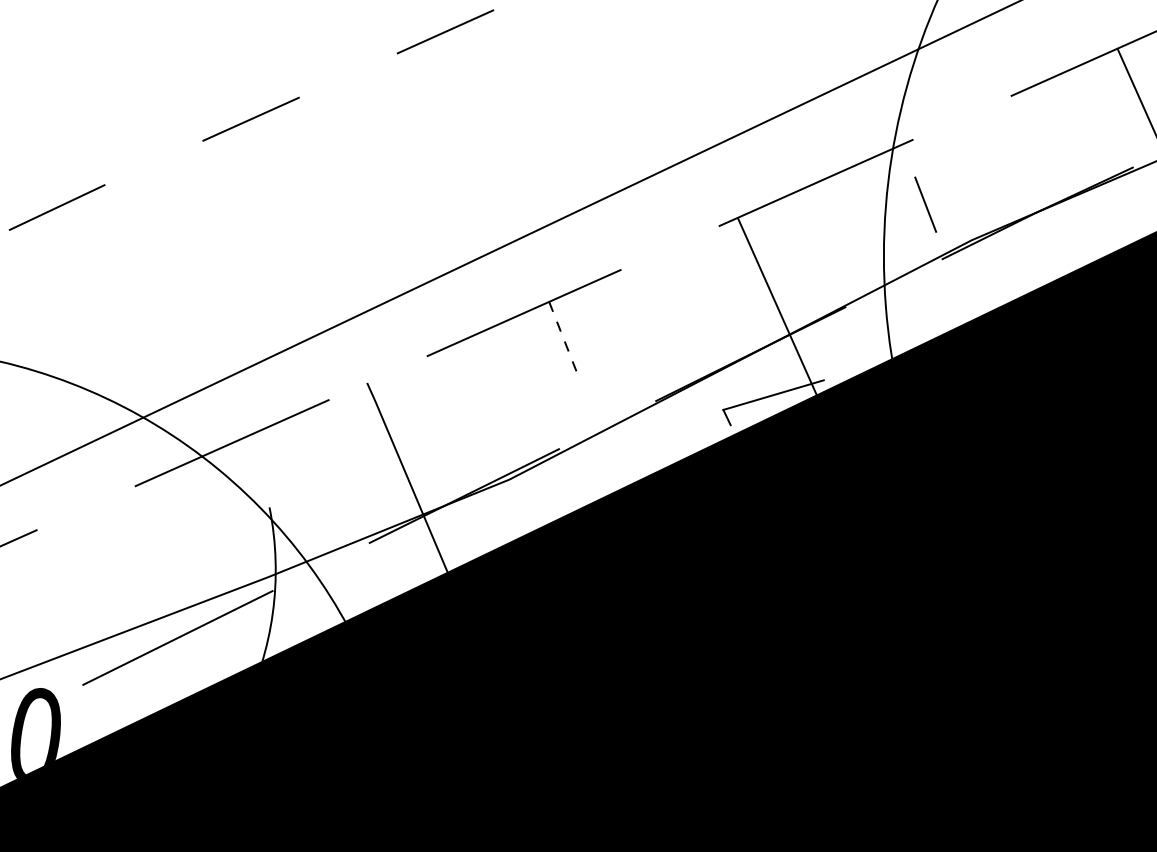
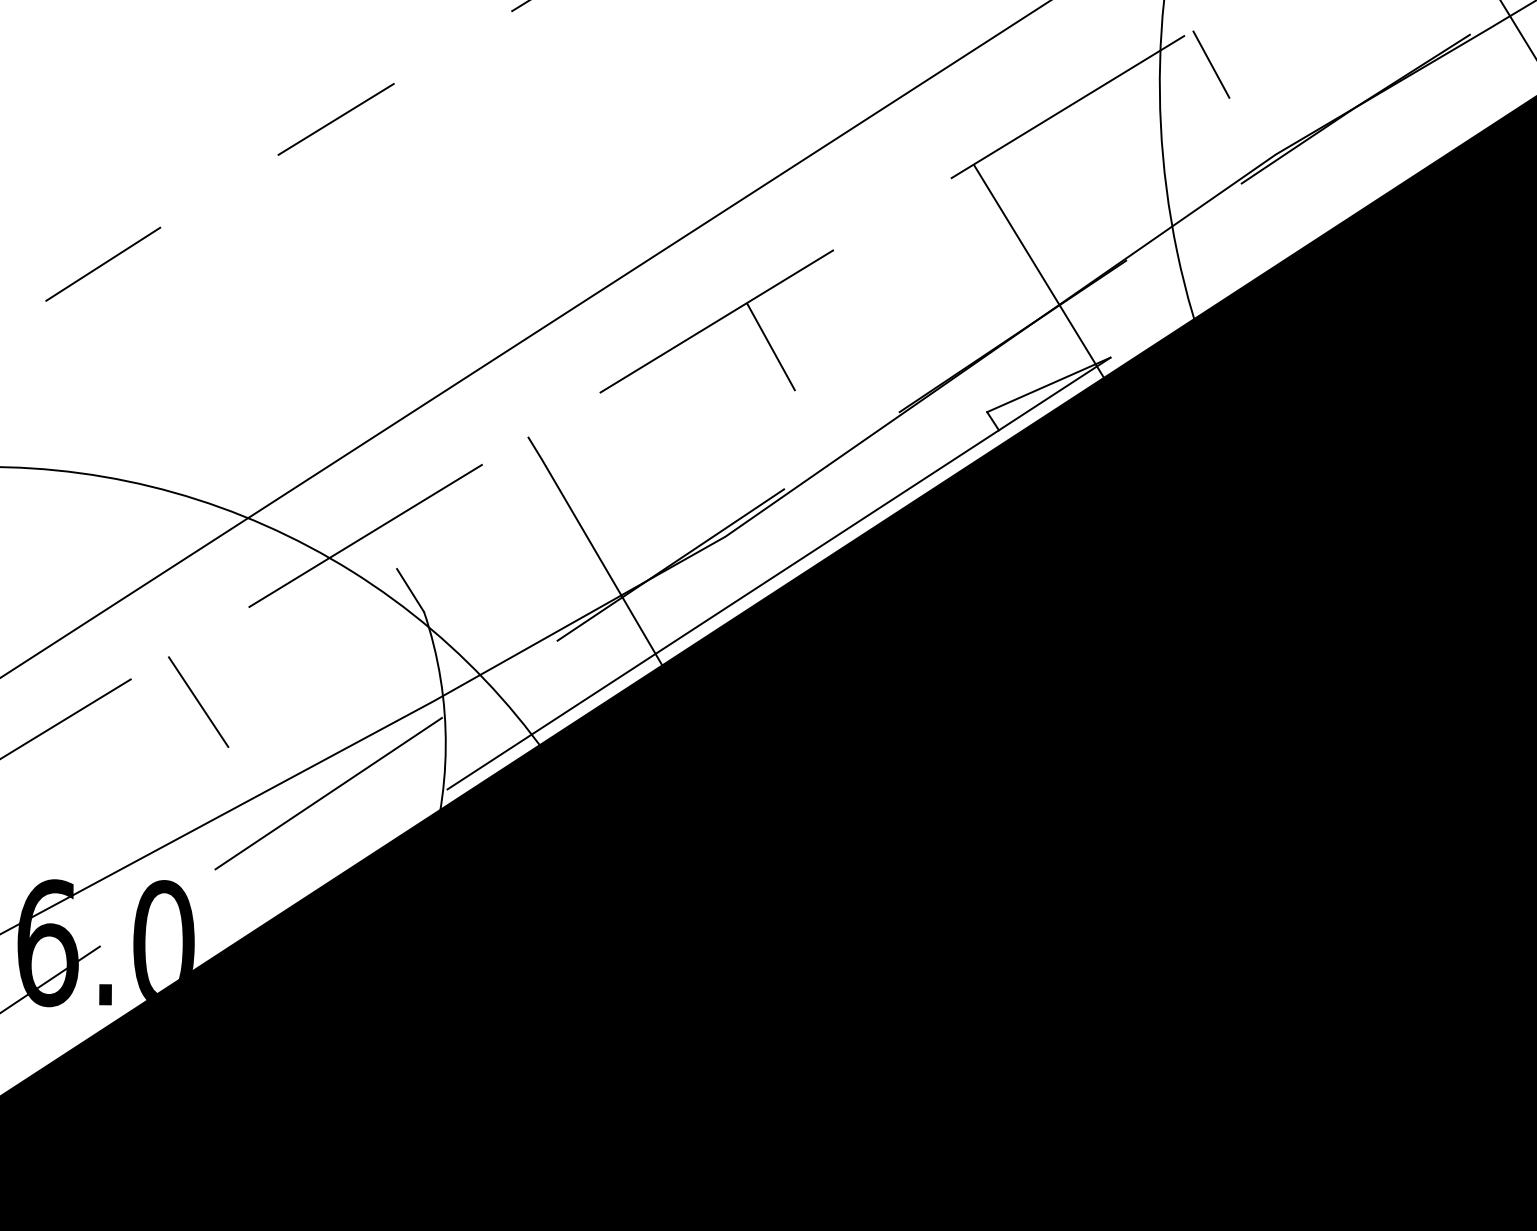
line: (925, 204) -> (1211, 64), moved
line: (563, 338) -> (771, 347), dashed -> solid
line: (261, 489) -> (410, 590), added
line: (546, 513) -> (778, 573), added
line: (86, 553) -> (198, 701), added

